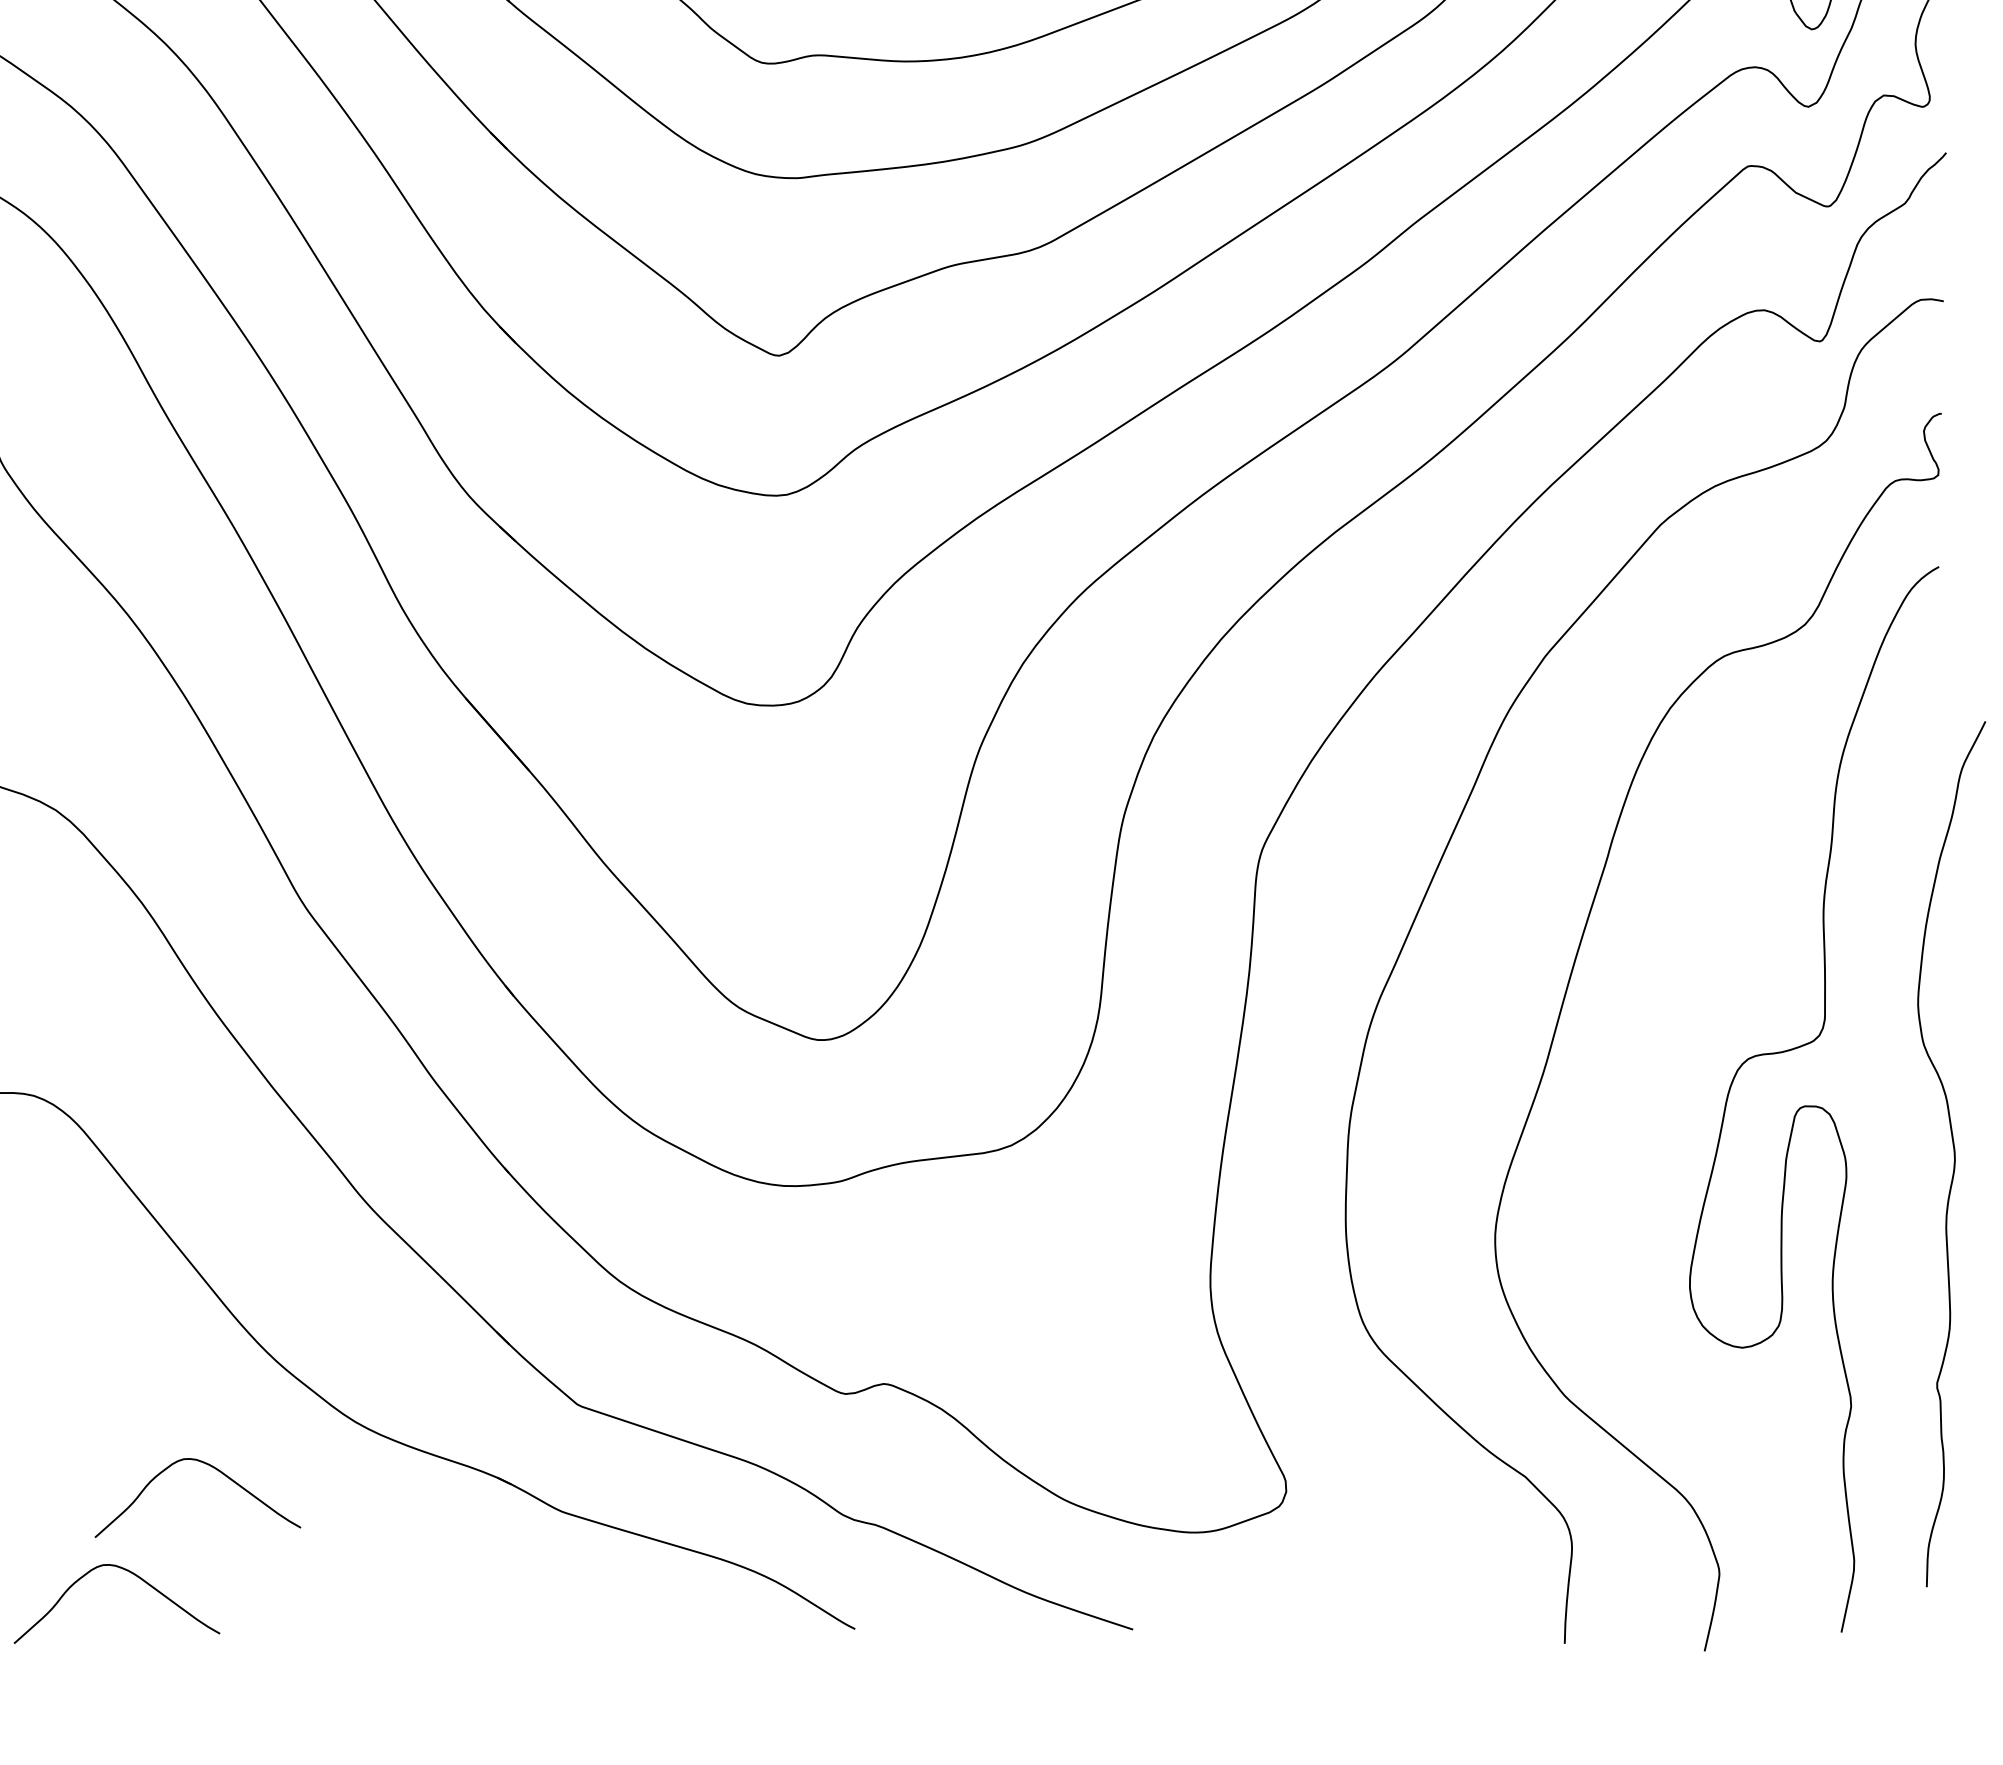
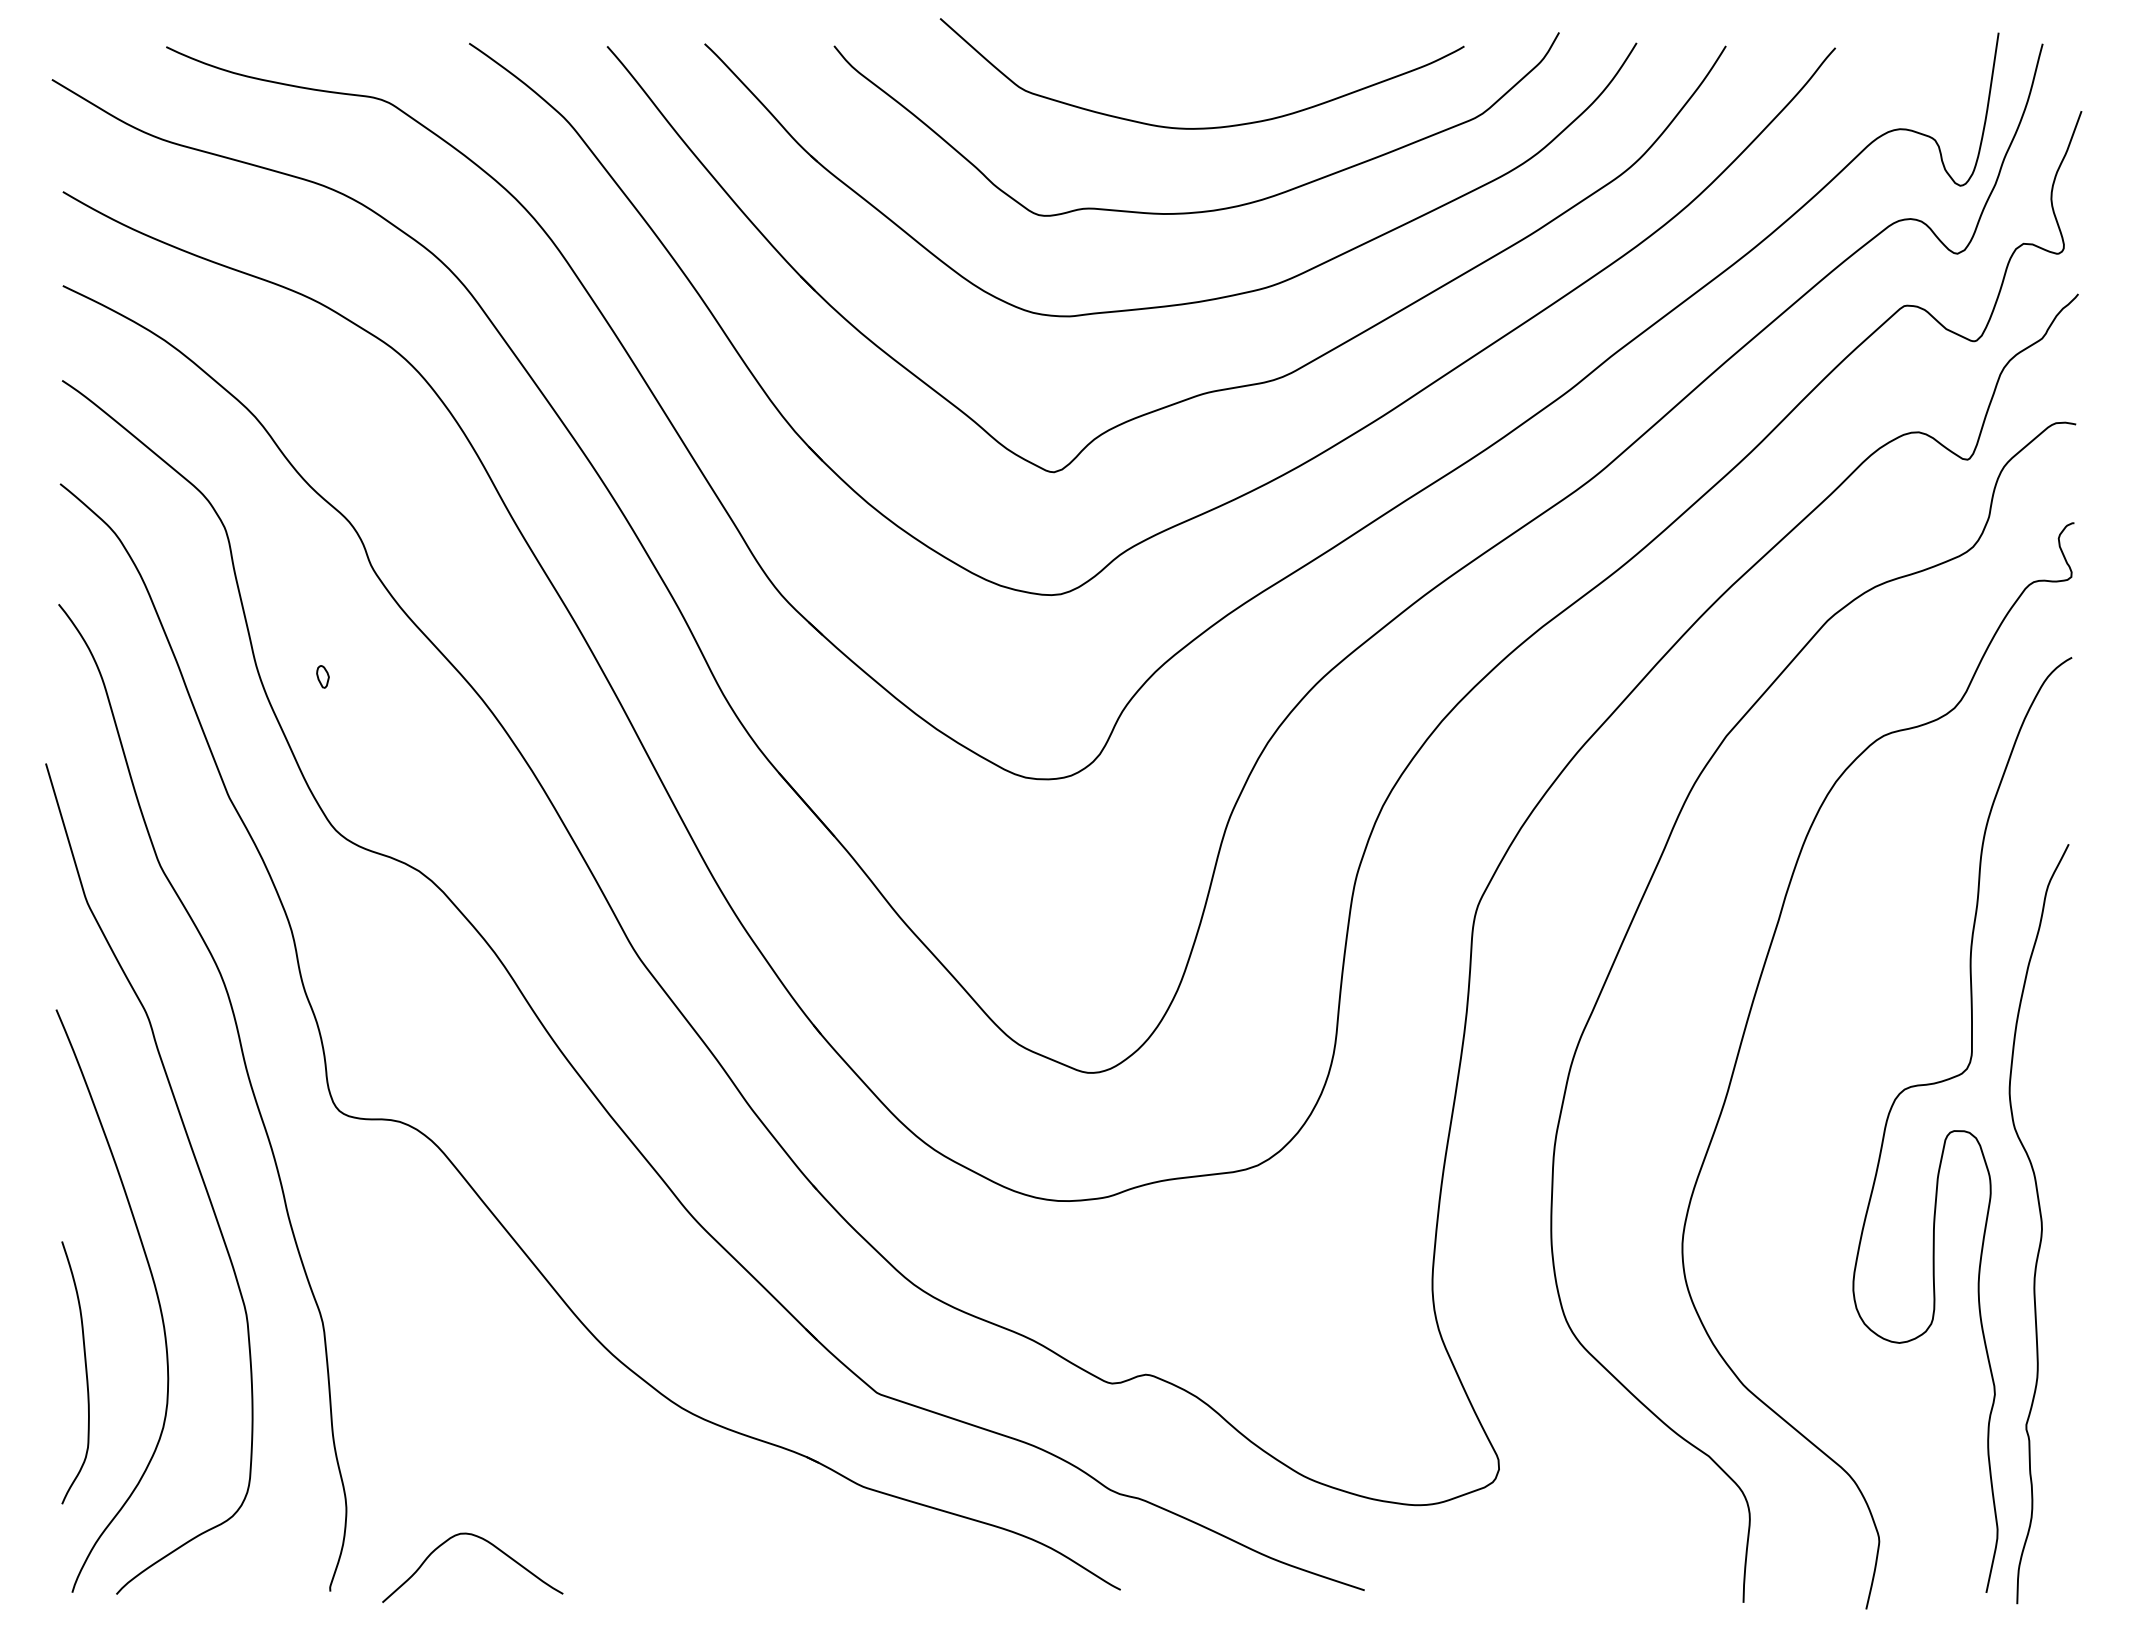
curve: (1953, 1154) -> (2040, 1224), moved
curve: (215, 1470) -> (559, 1450), removed

